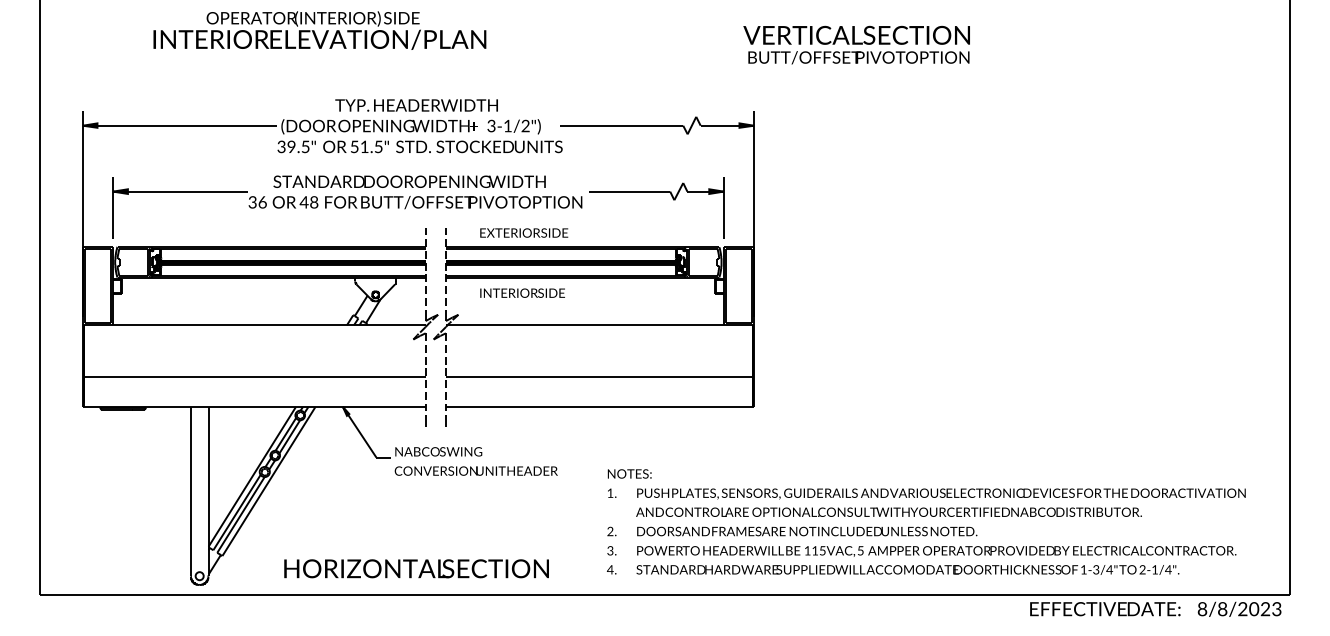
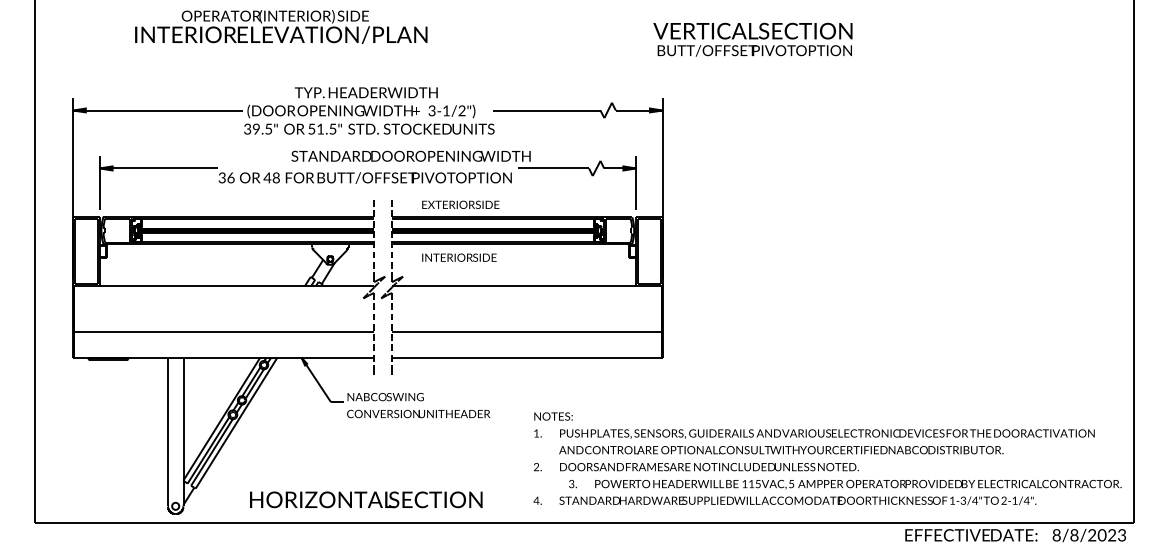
text: (409, 181) -> (410, 156), moved
text: (921, 551) -> (845, 484), moved

